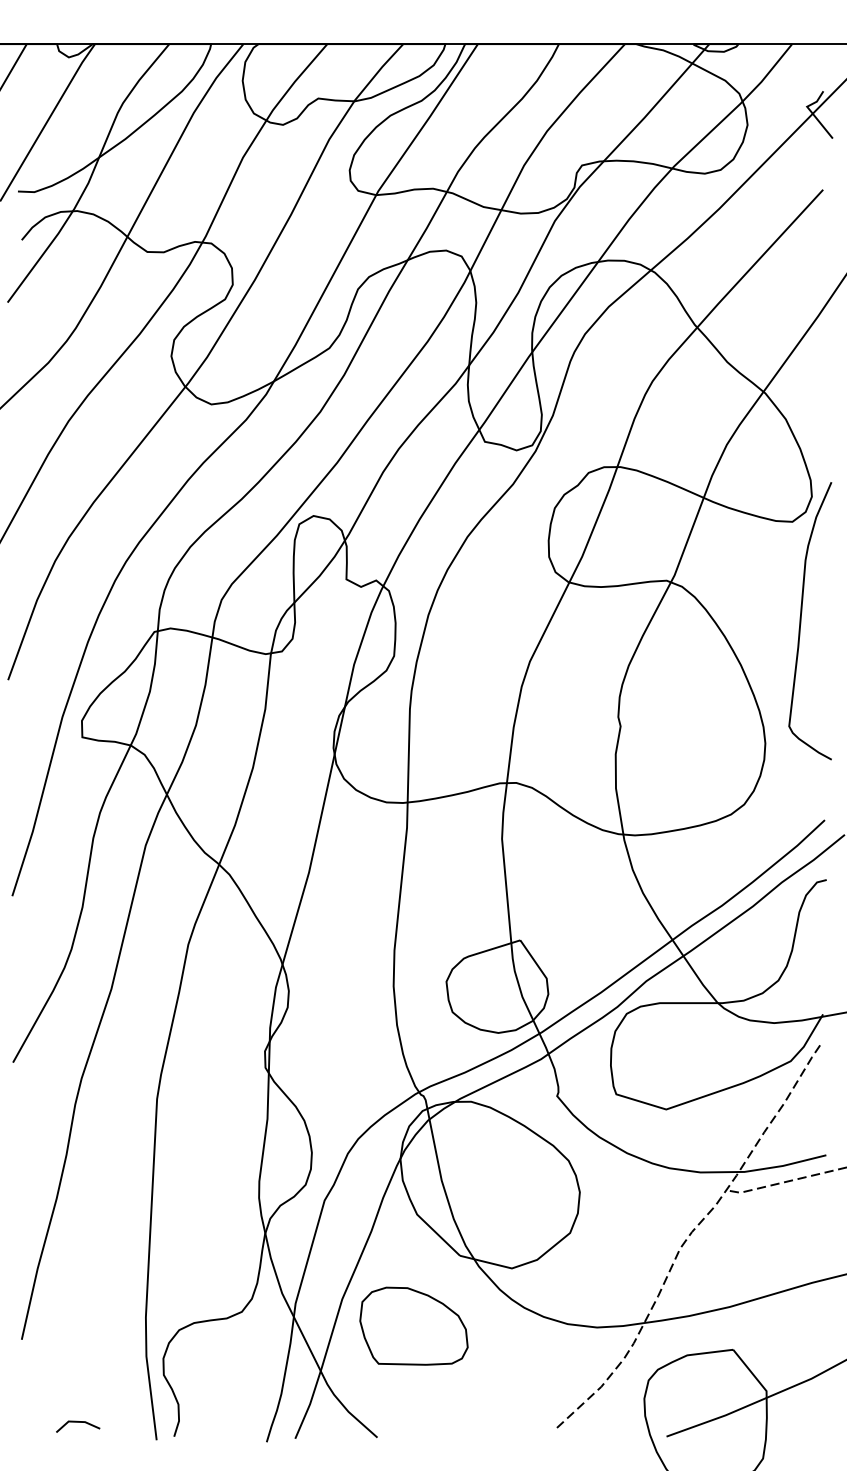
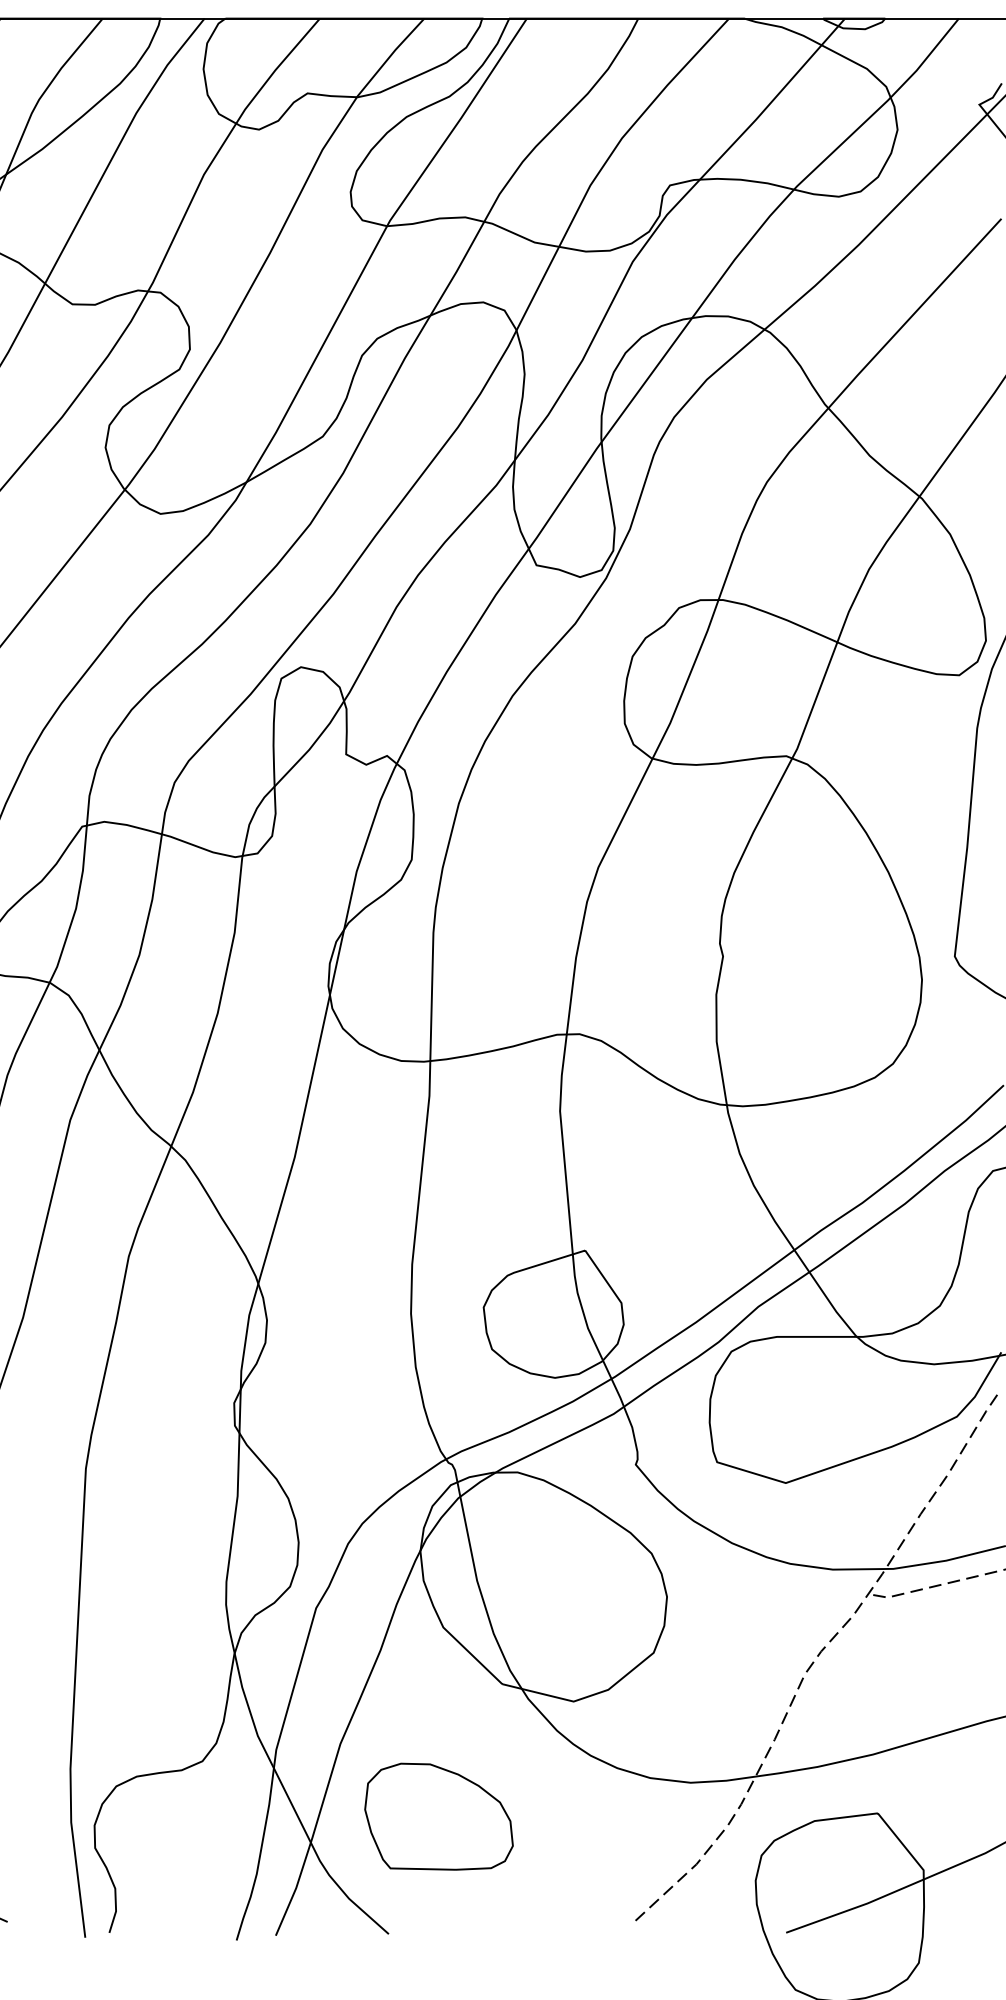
part: (413, 1325) -> (438, 1815), moved

